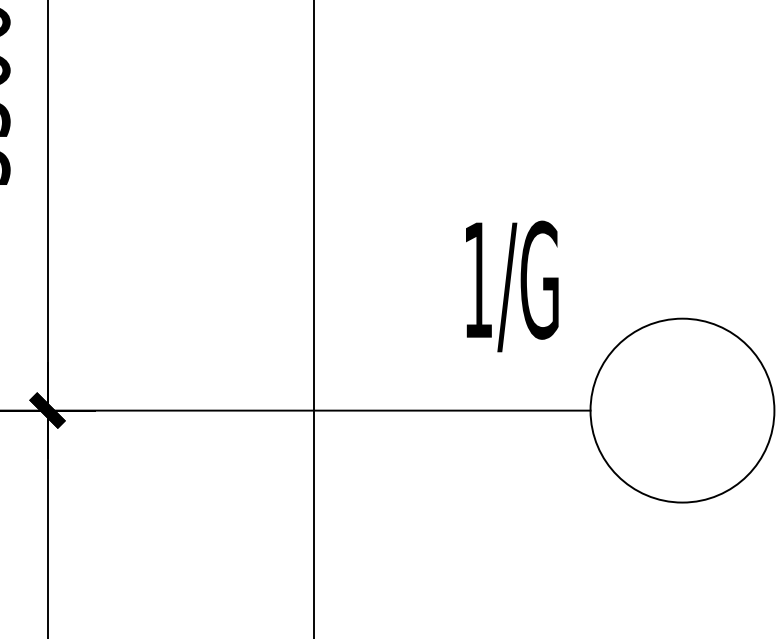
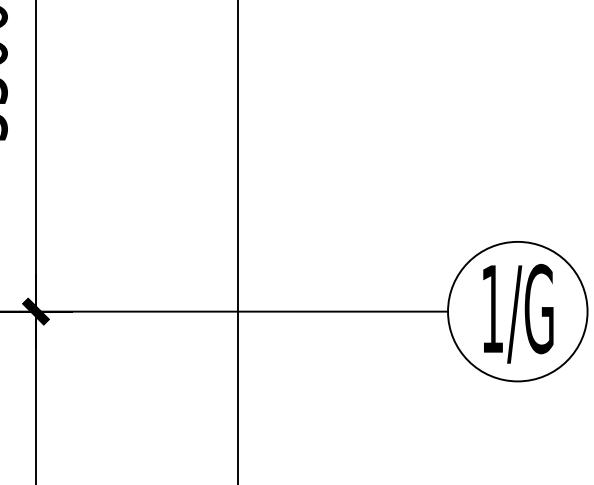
text: (512, 286) -> (518, 313), moved

